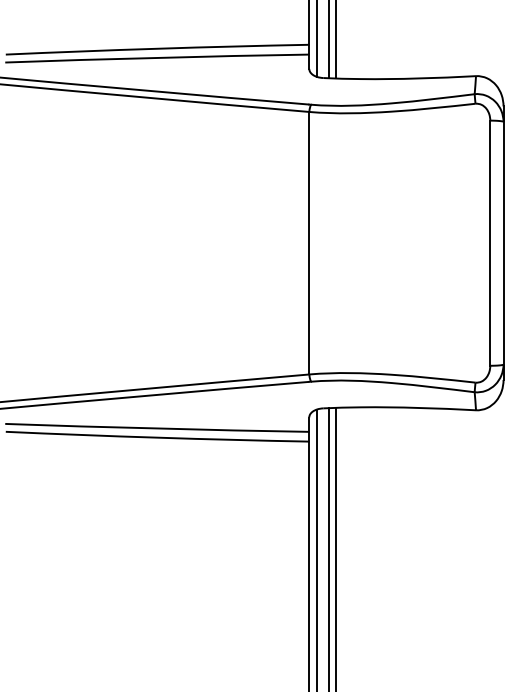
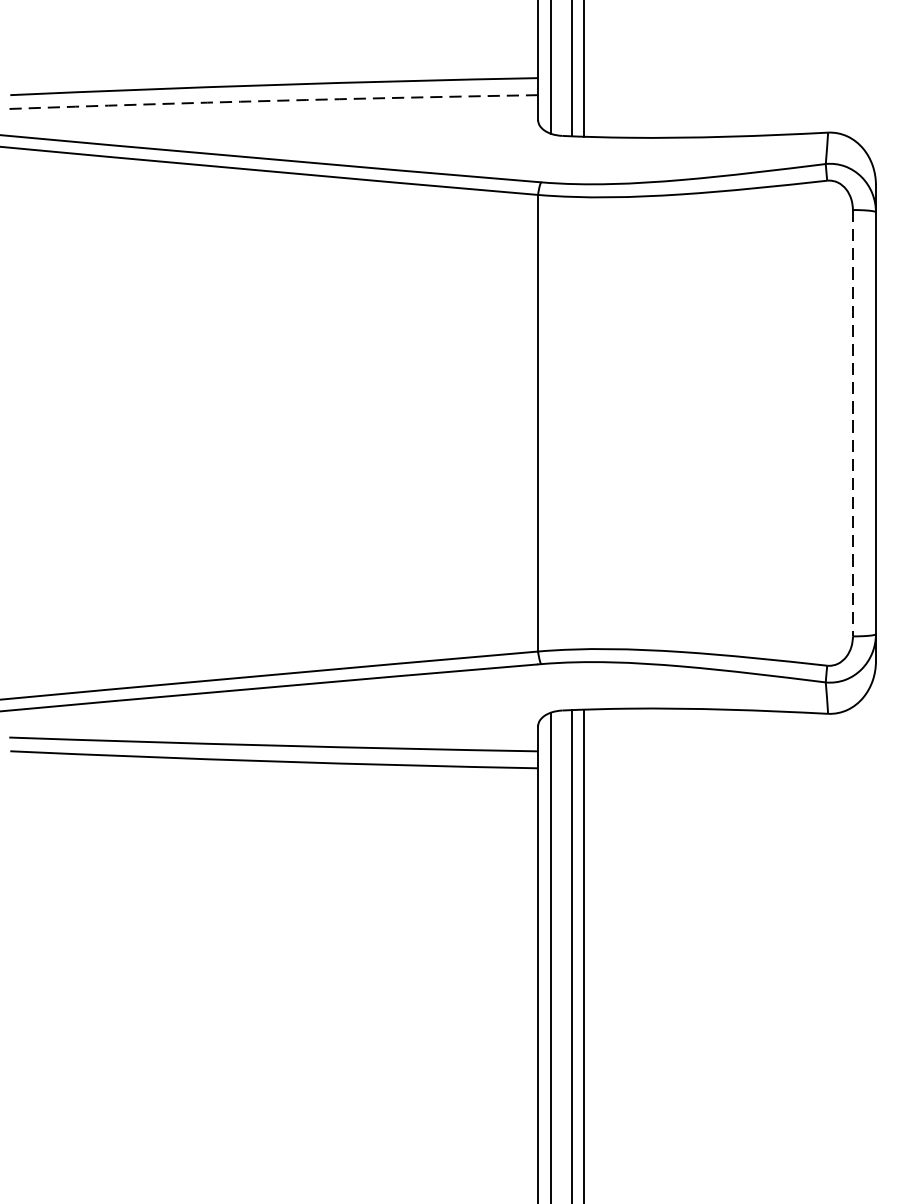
arc: (157, 57) -> (274, 100), solid -> dashed
line: (490, 243) -> (853, 423), solid -> dashed

